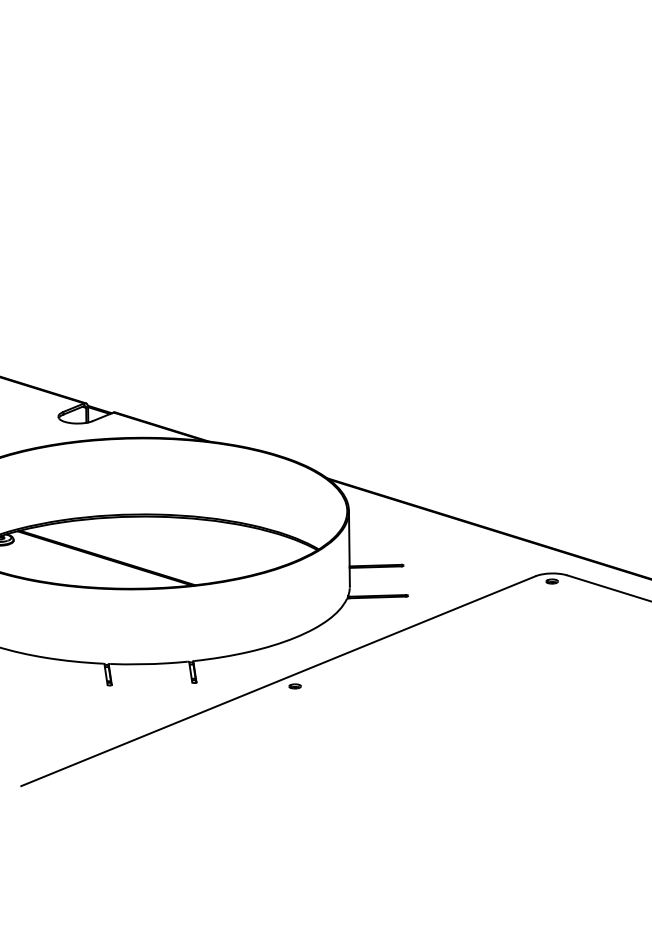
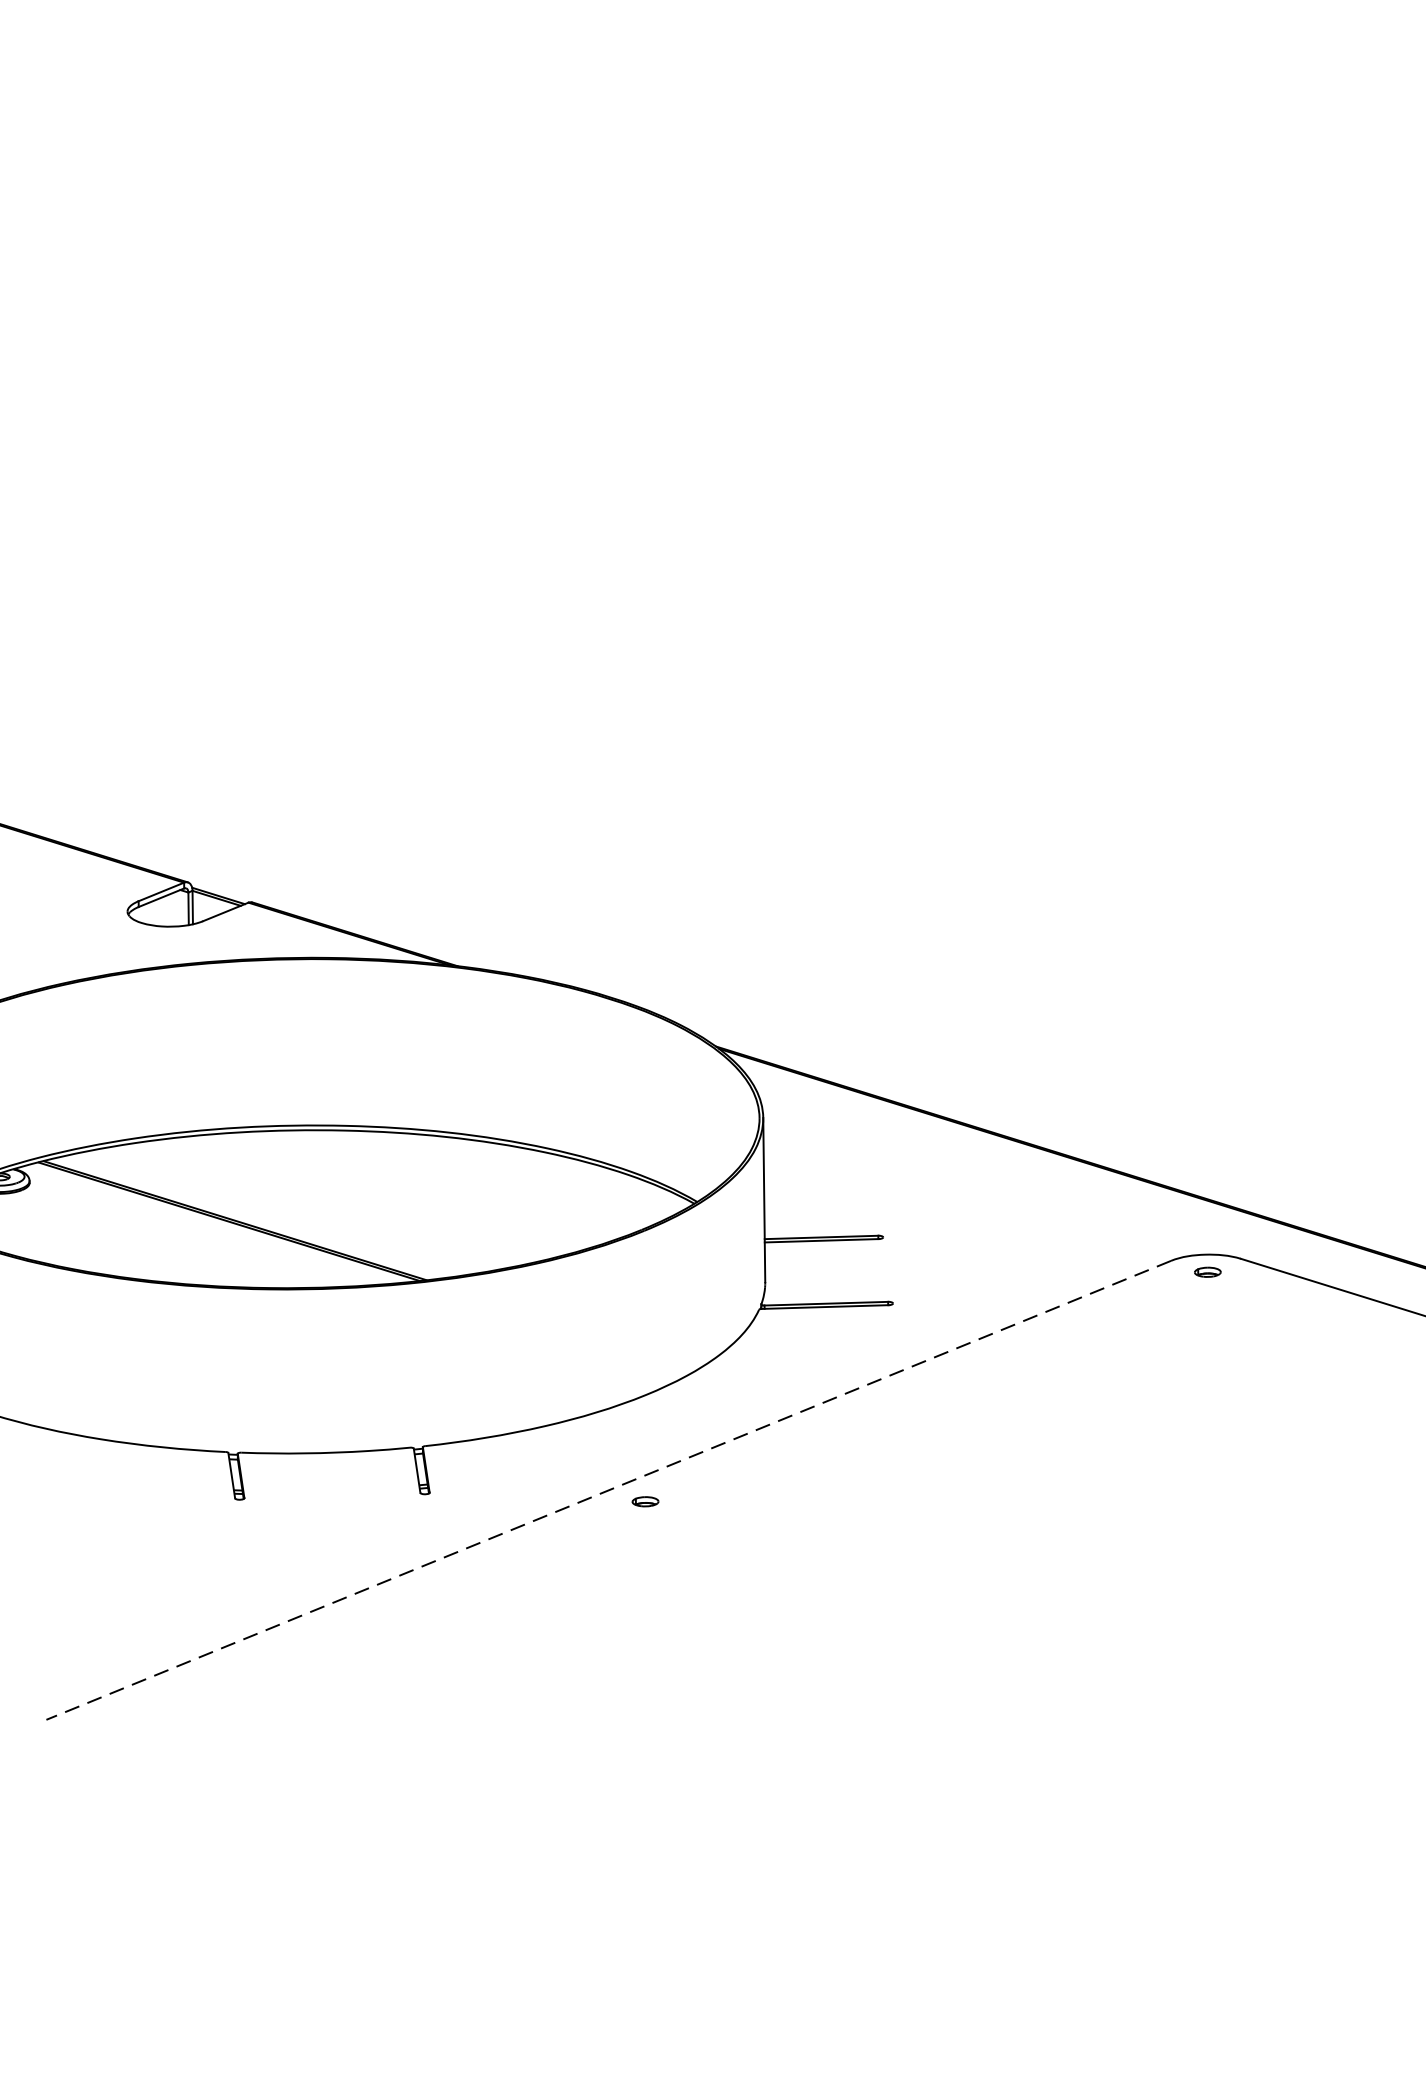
line: (278, 681) -> (609, 1490), solid -> dashed

